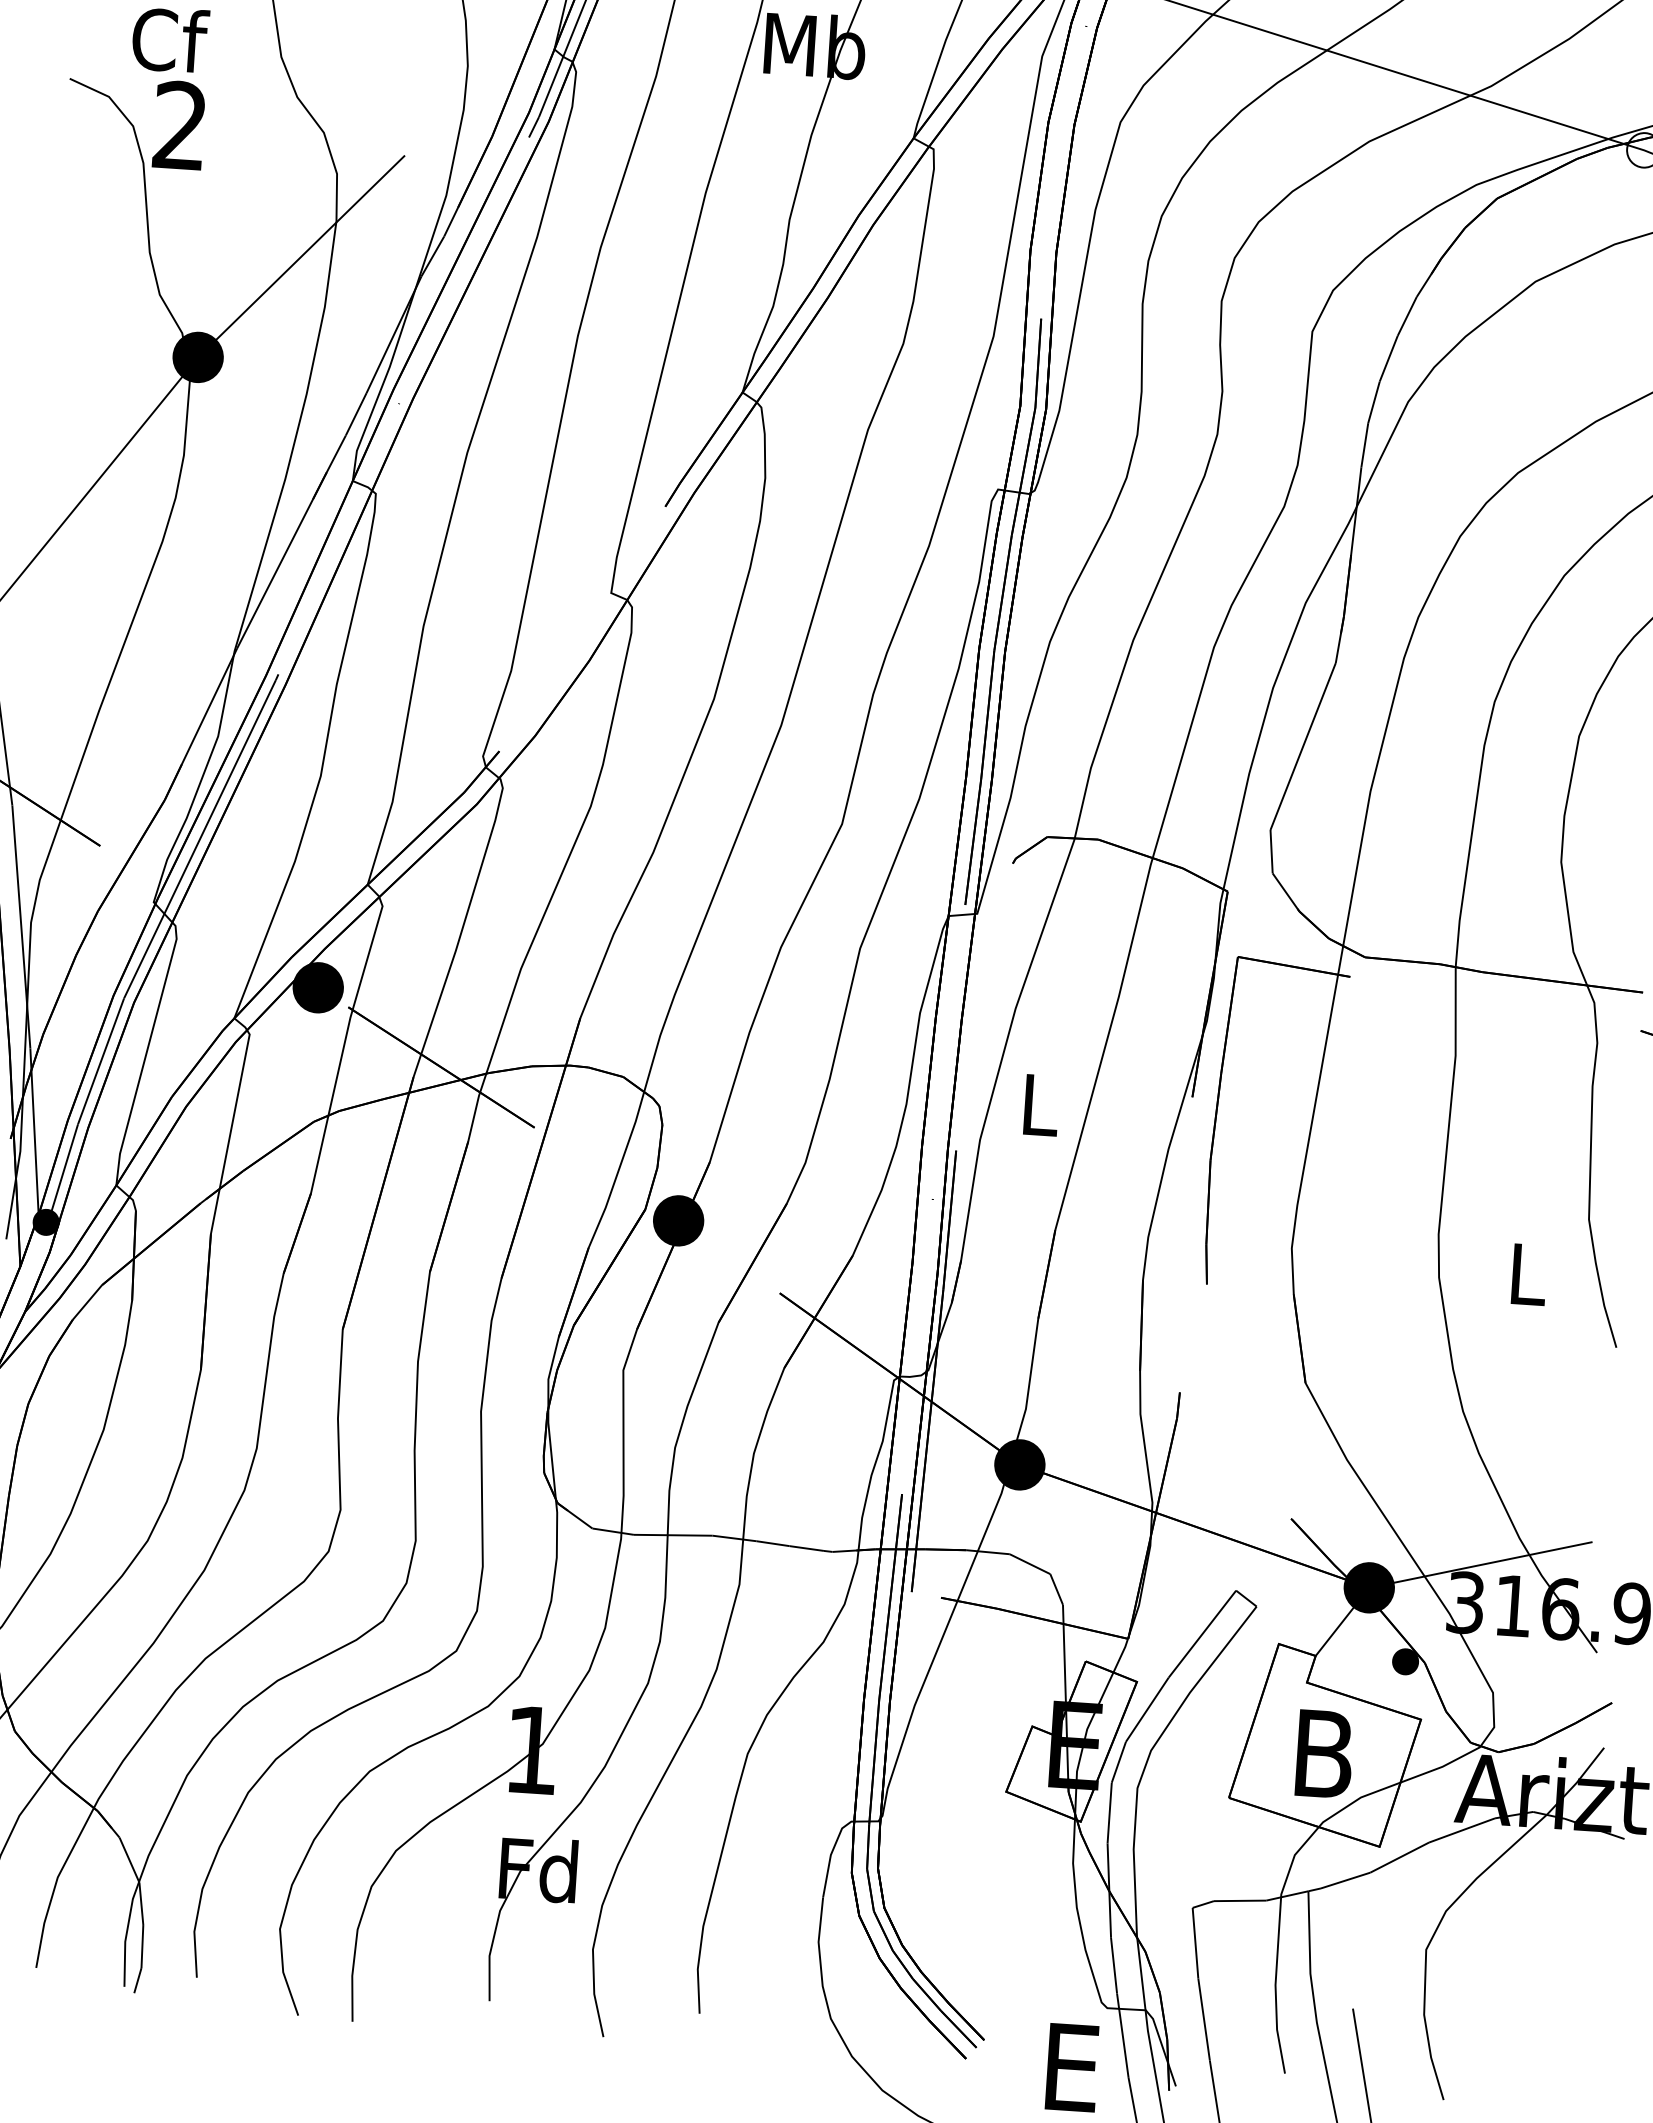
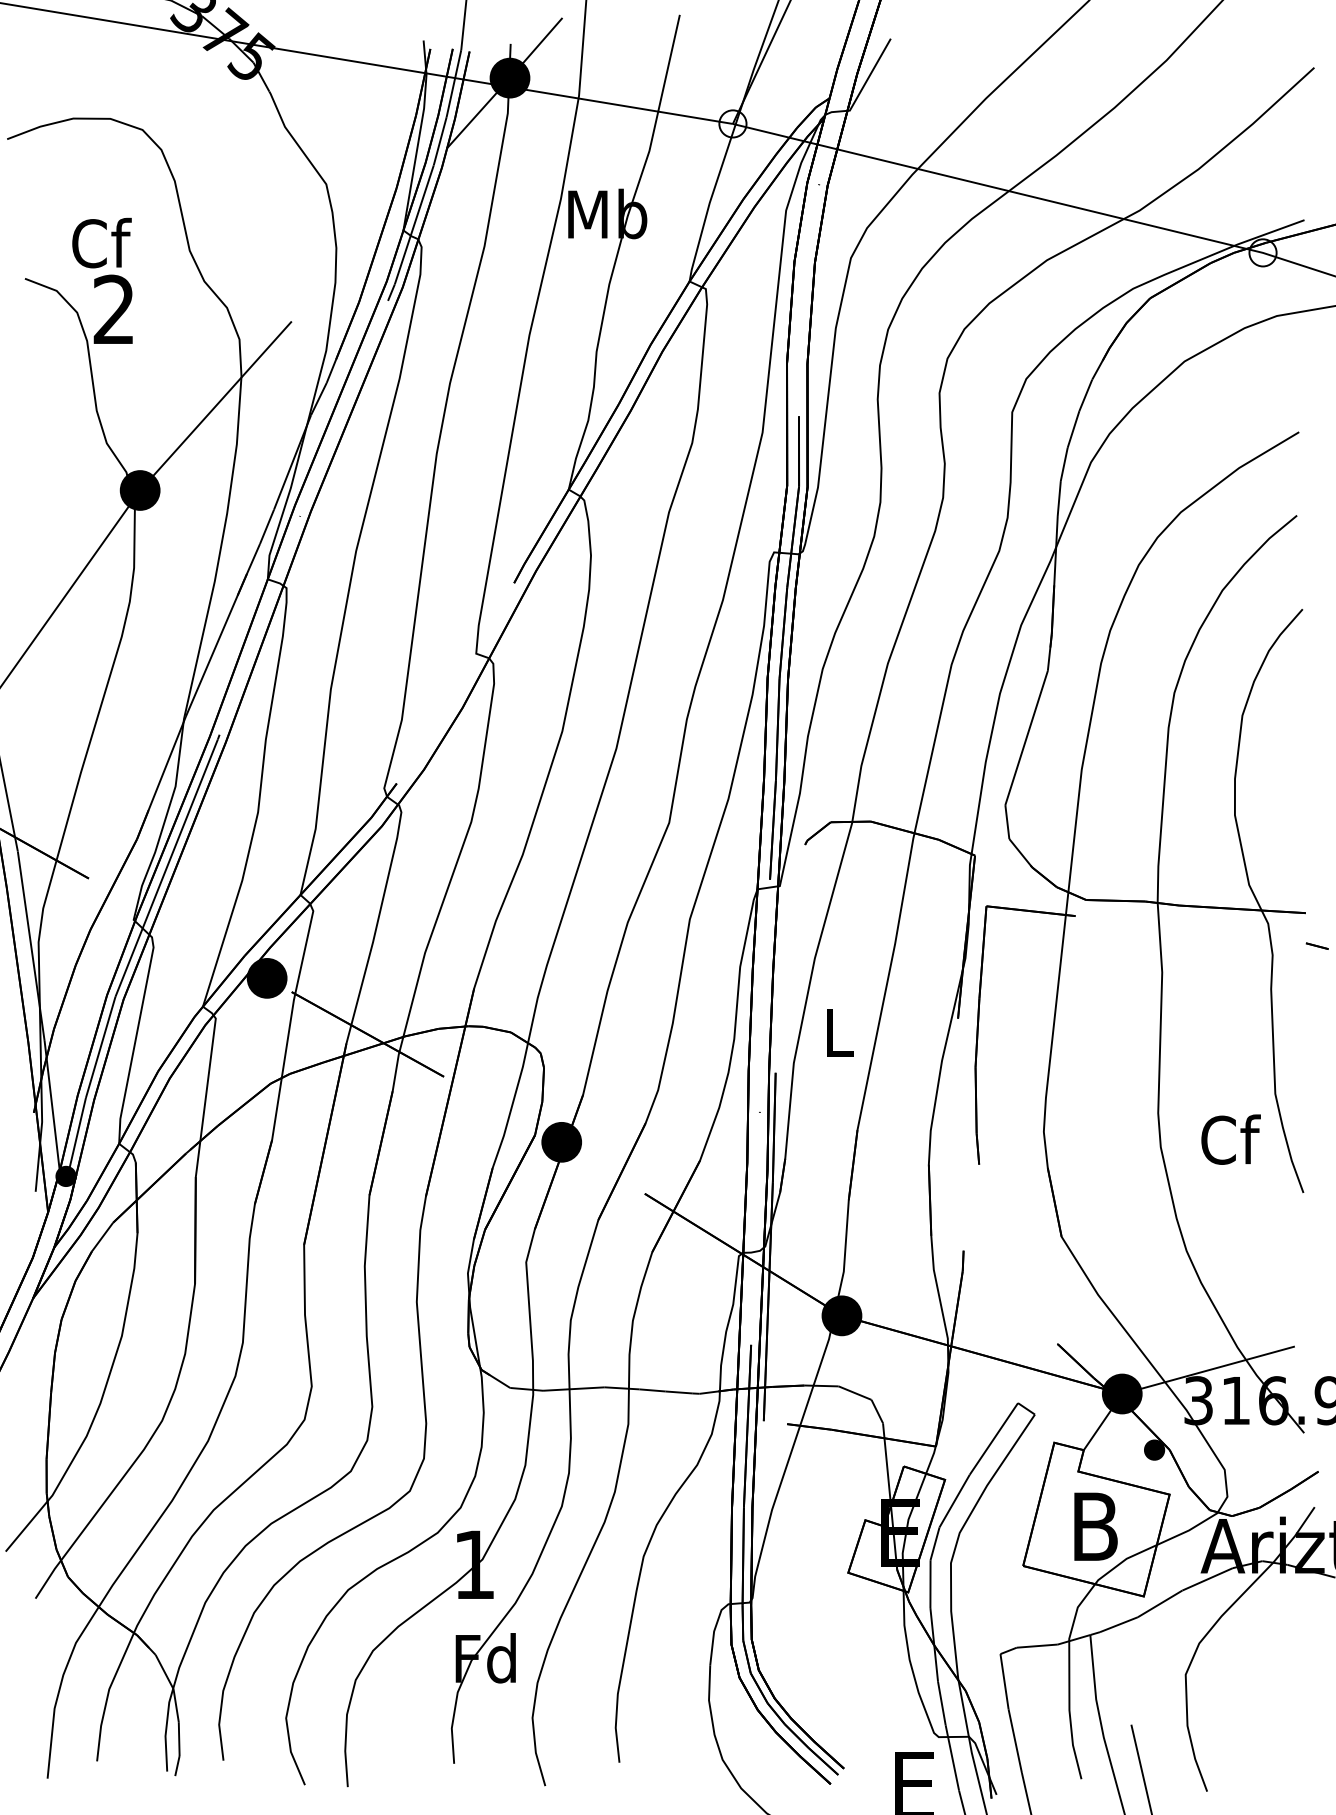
text: (1528, 1273) -> (1230, 1139), L -> Cf

